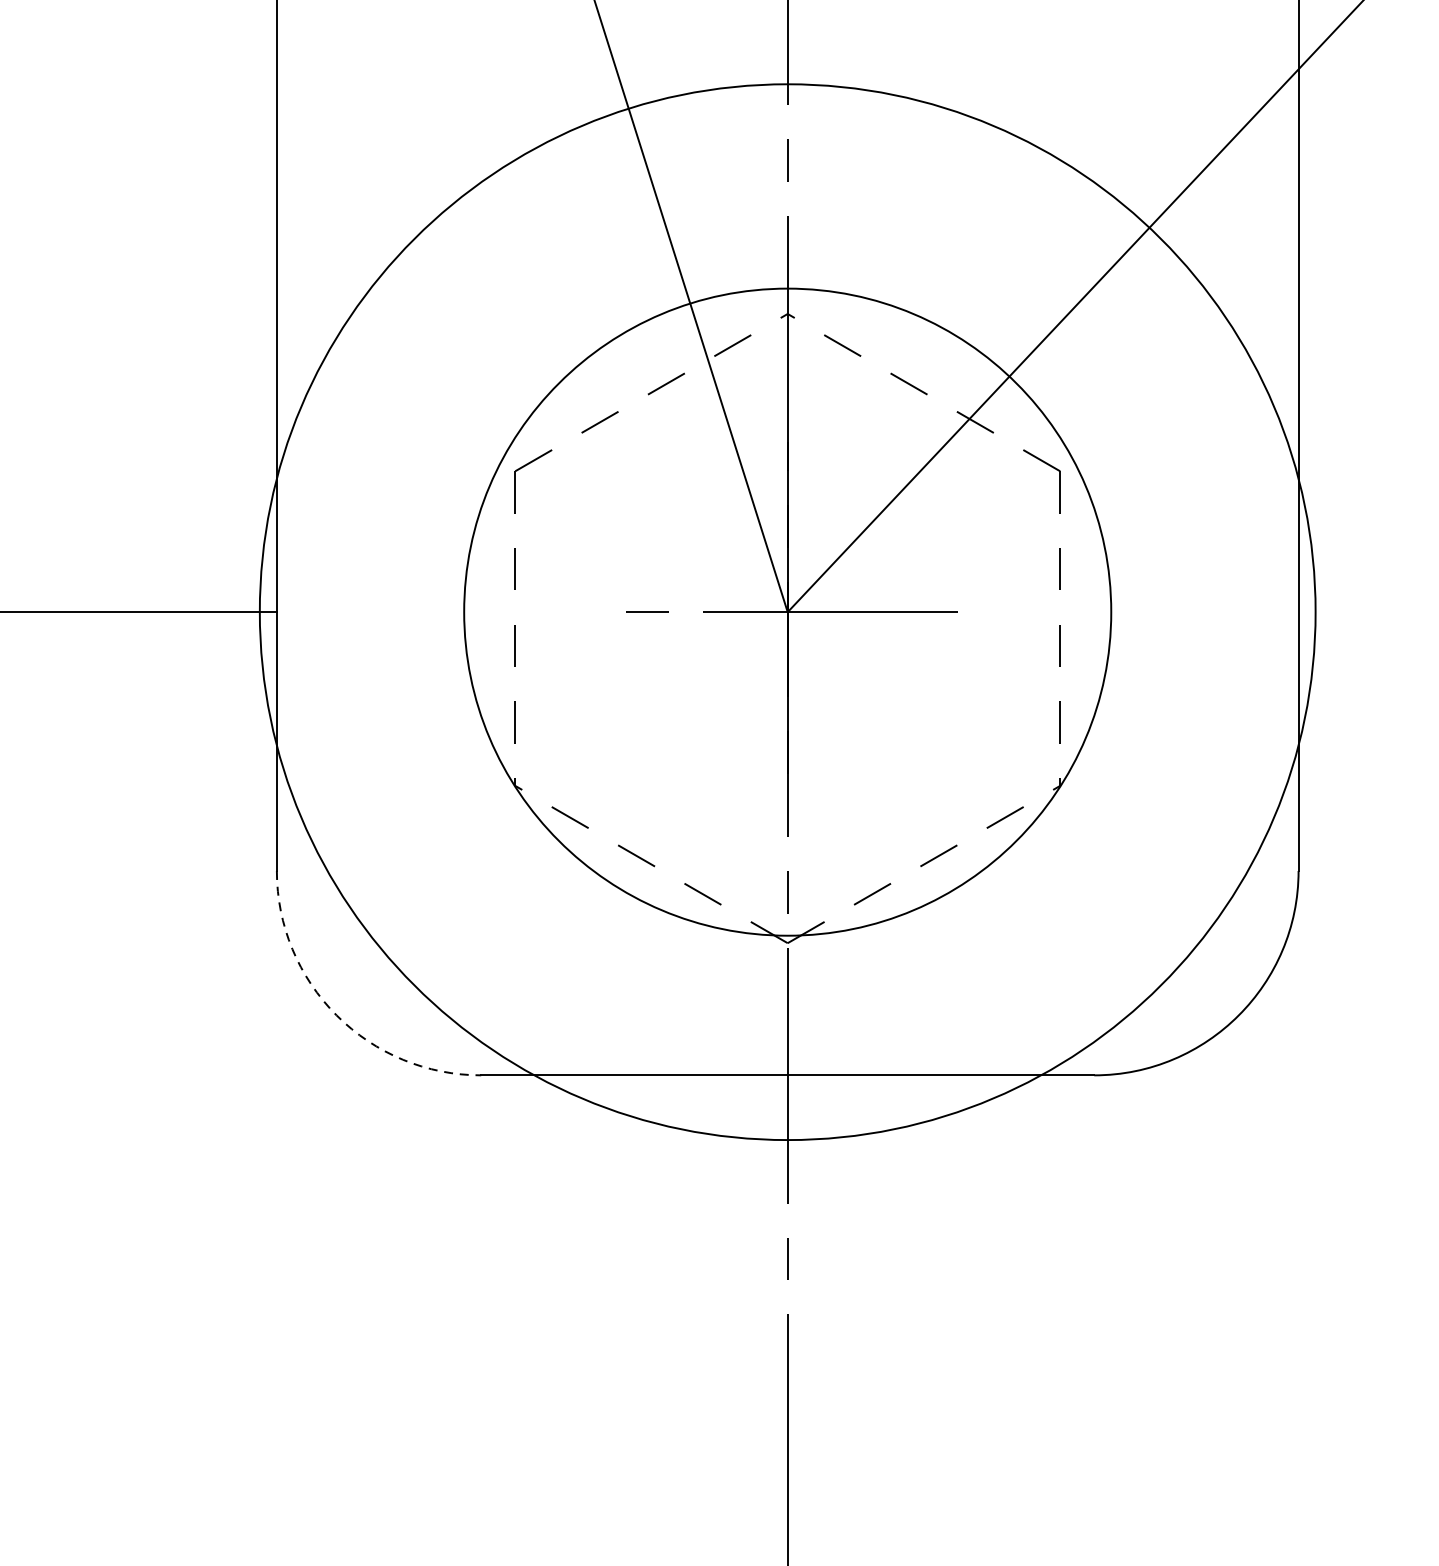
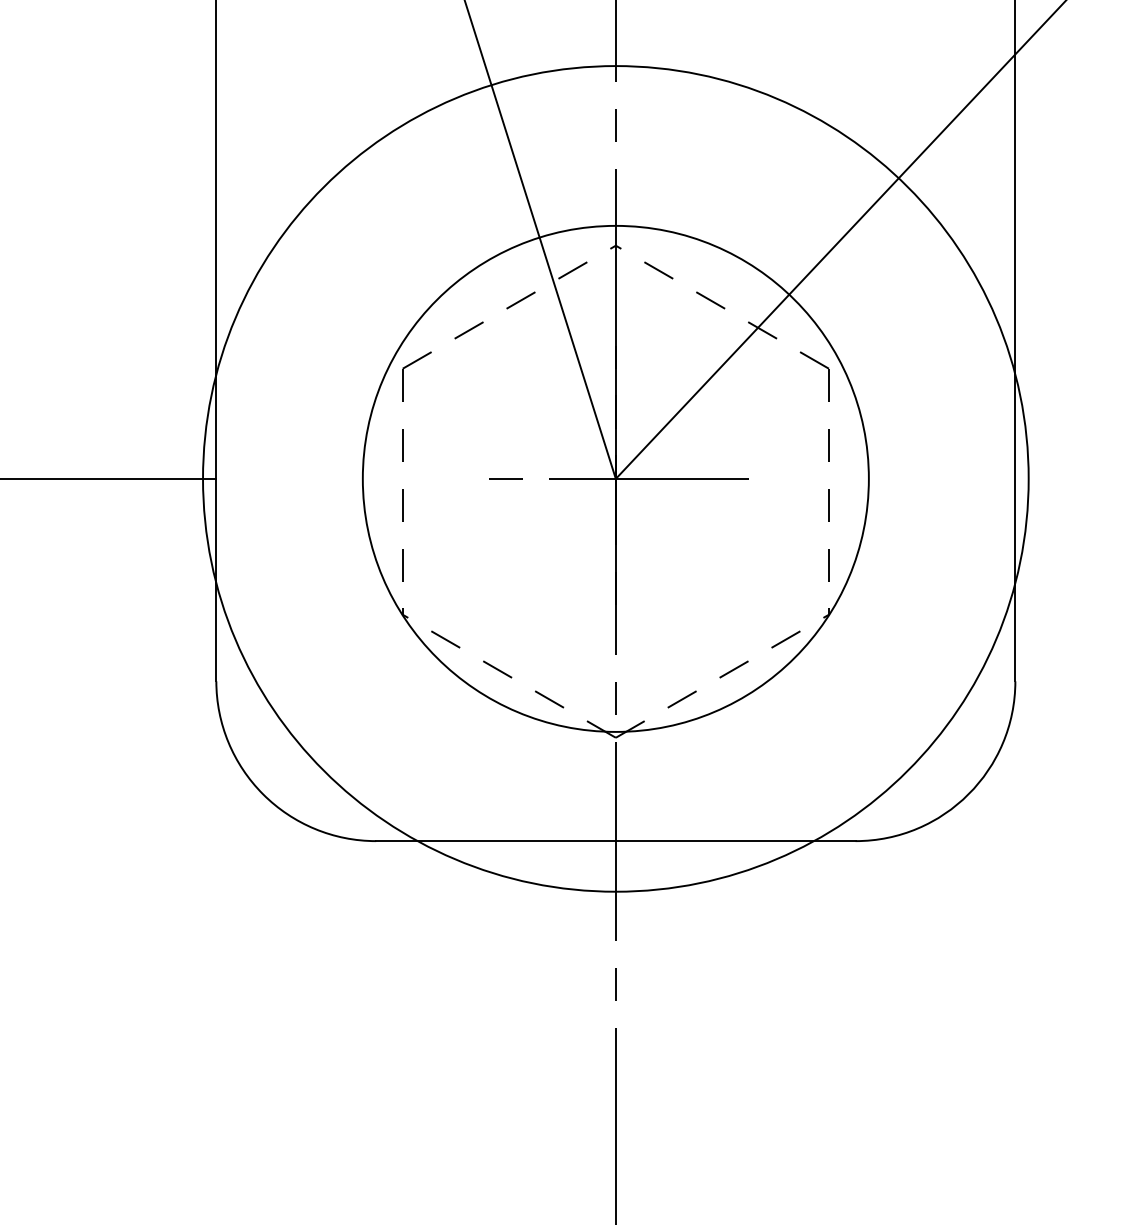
arc: (337, 1015) -> (263, 794), dashed -> solid

